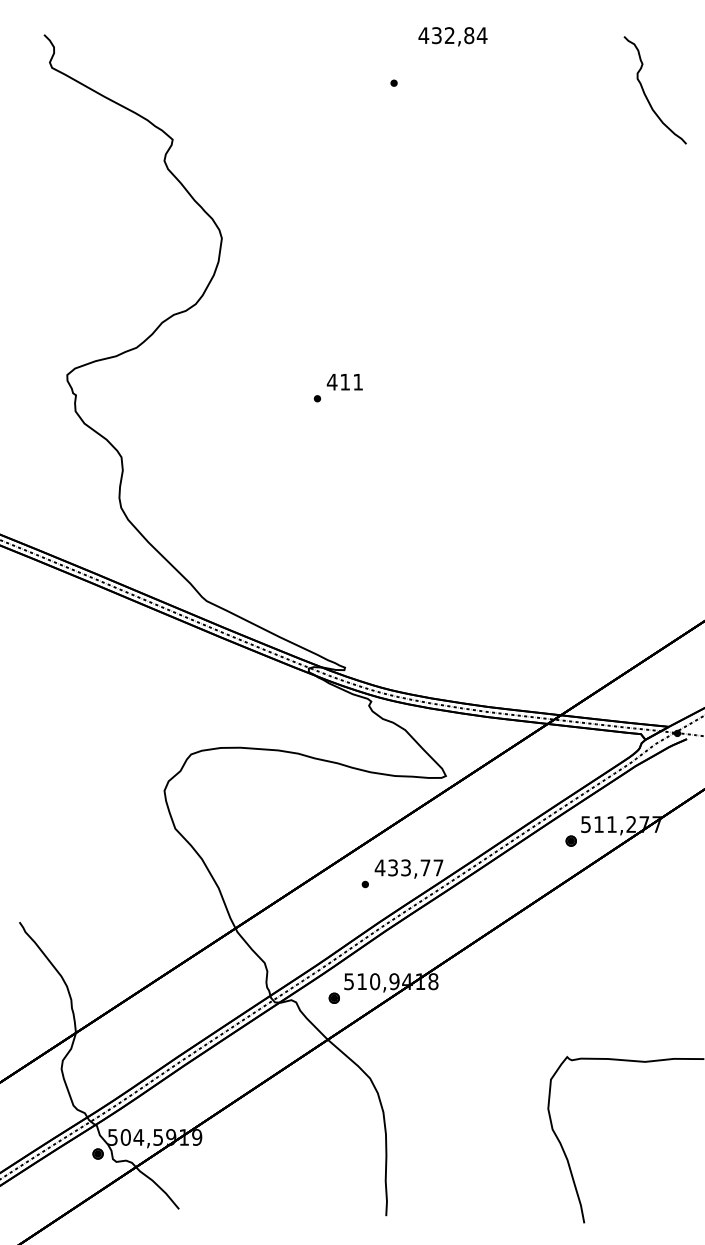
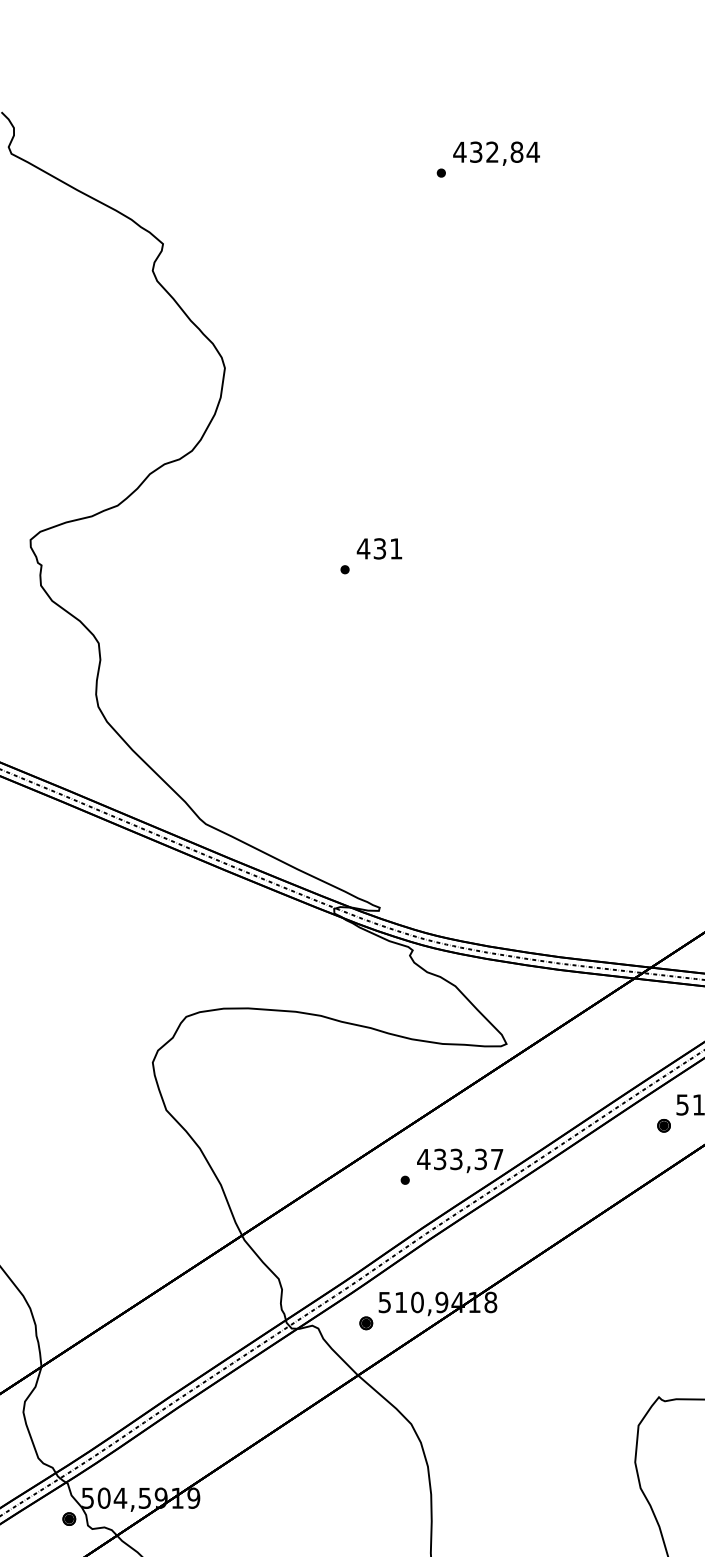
text: (452, 36) -> (495, 153), moved
text: (345, 381) -> (380, 548), 411 -> 431
text: (425, 867) -> (480, 1158), 433,77 -> 433,37

